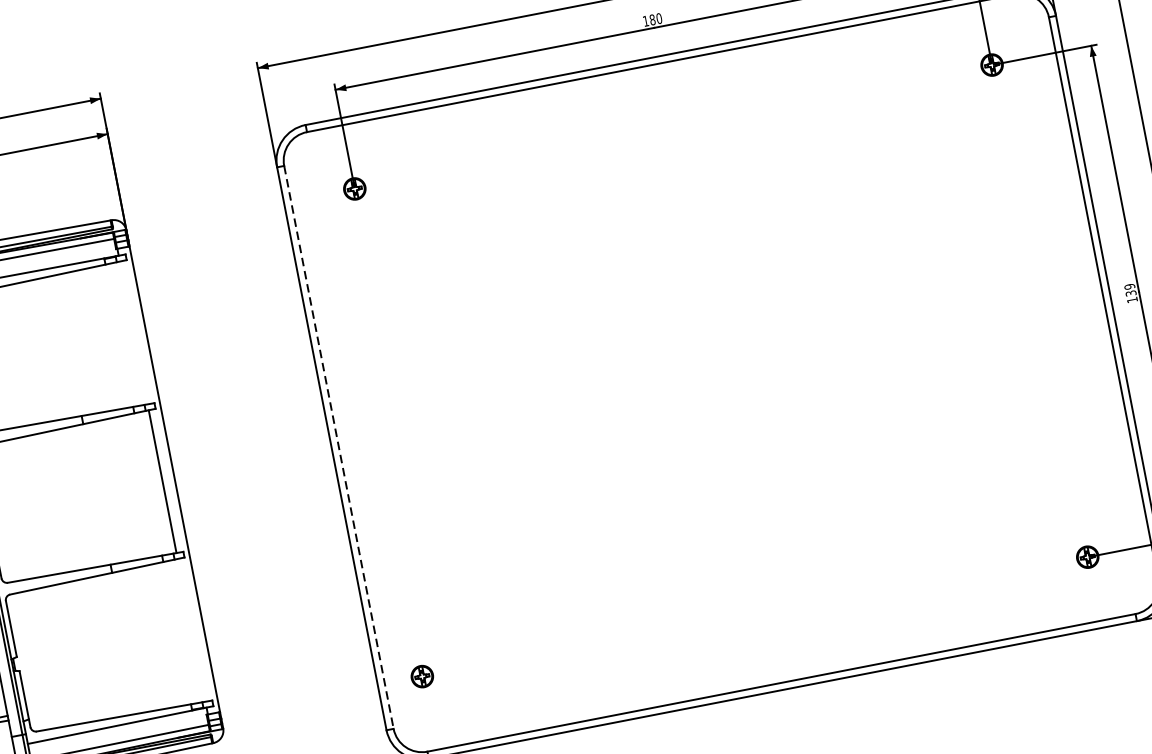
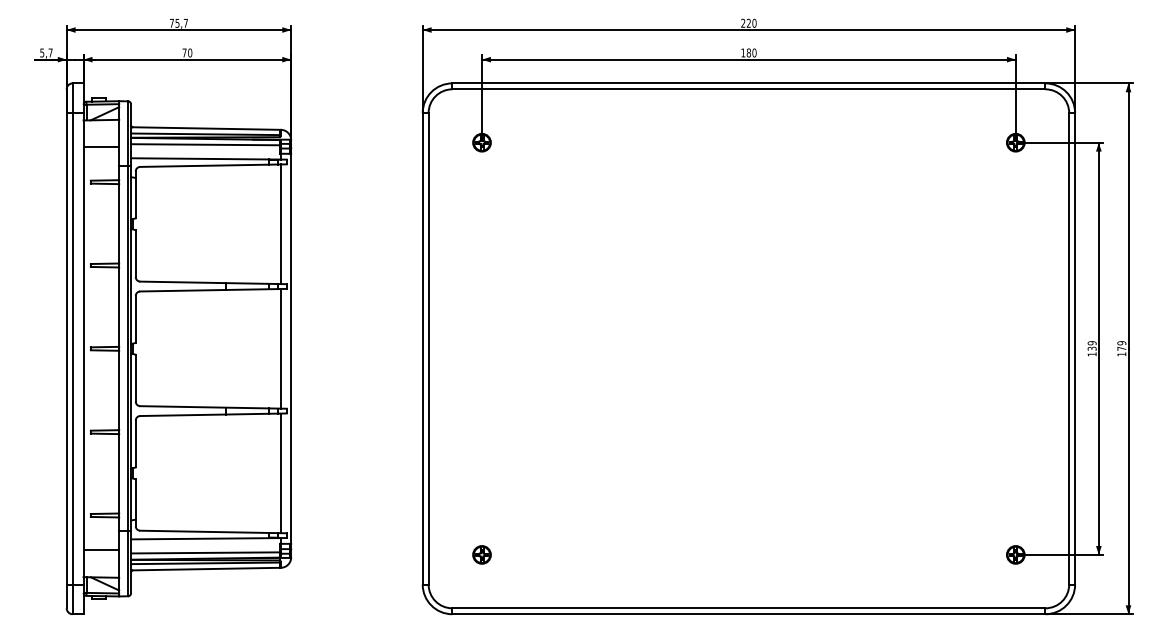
line: (133, 333) -> (280, 224), added
line: (338, 447) -> (428, 348), dashed -> solid
line: (190, 630) -> (280, 473), added
part: (421, 676) -> (481, 554), moved

